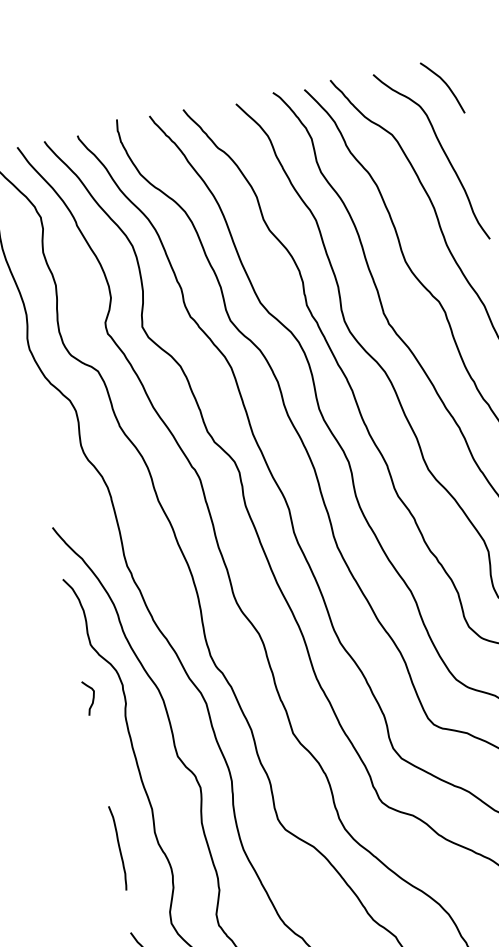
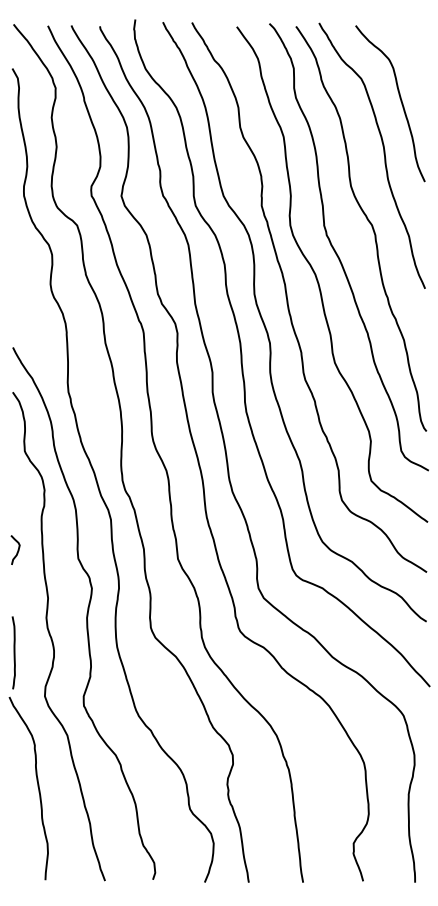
curve: (446, 86) -> (414, 47), removed
curve: (92, 696) -> (17, 549), moved
curve: (118, 847) -> (13, 652), moved

